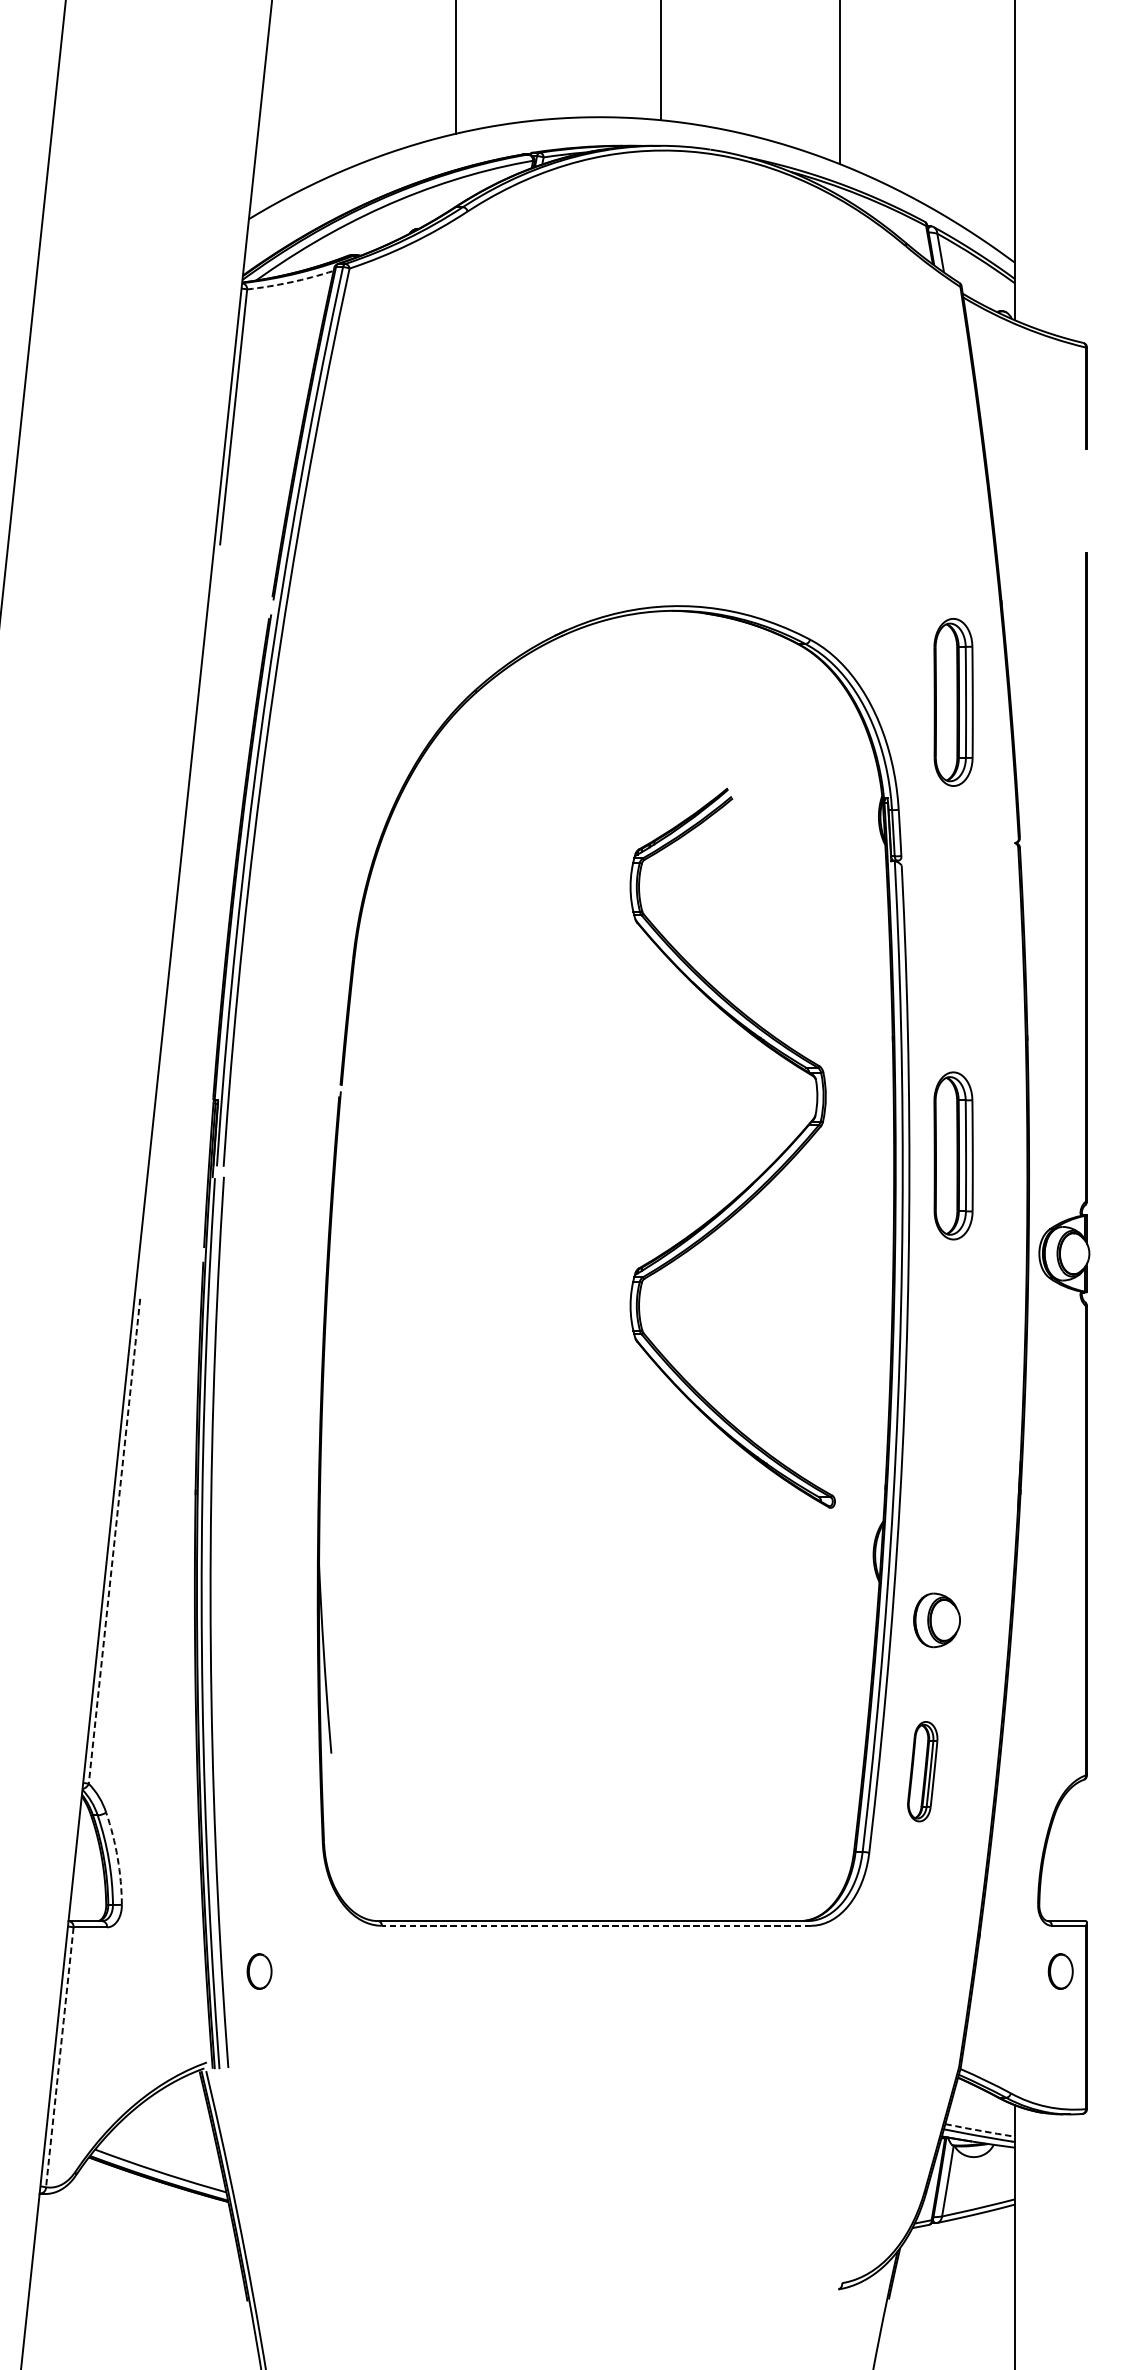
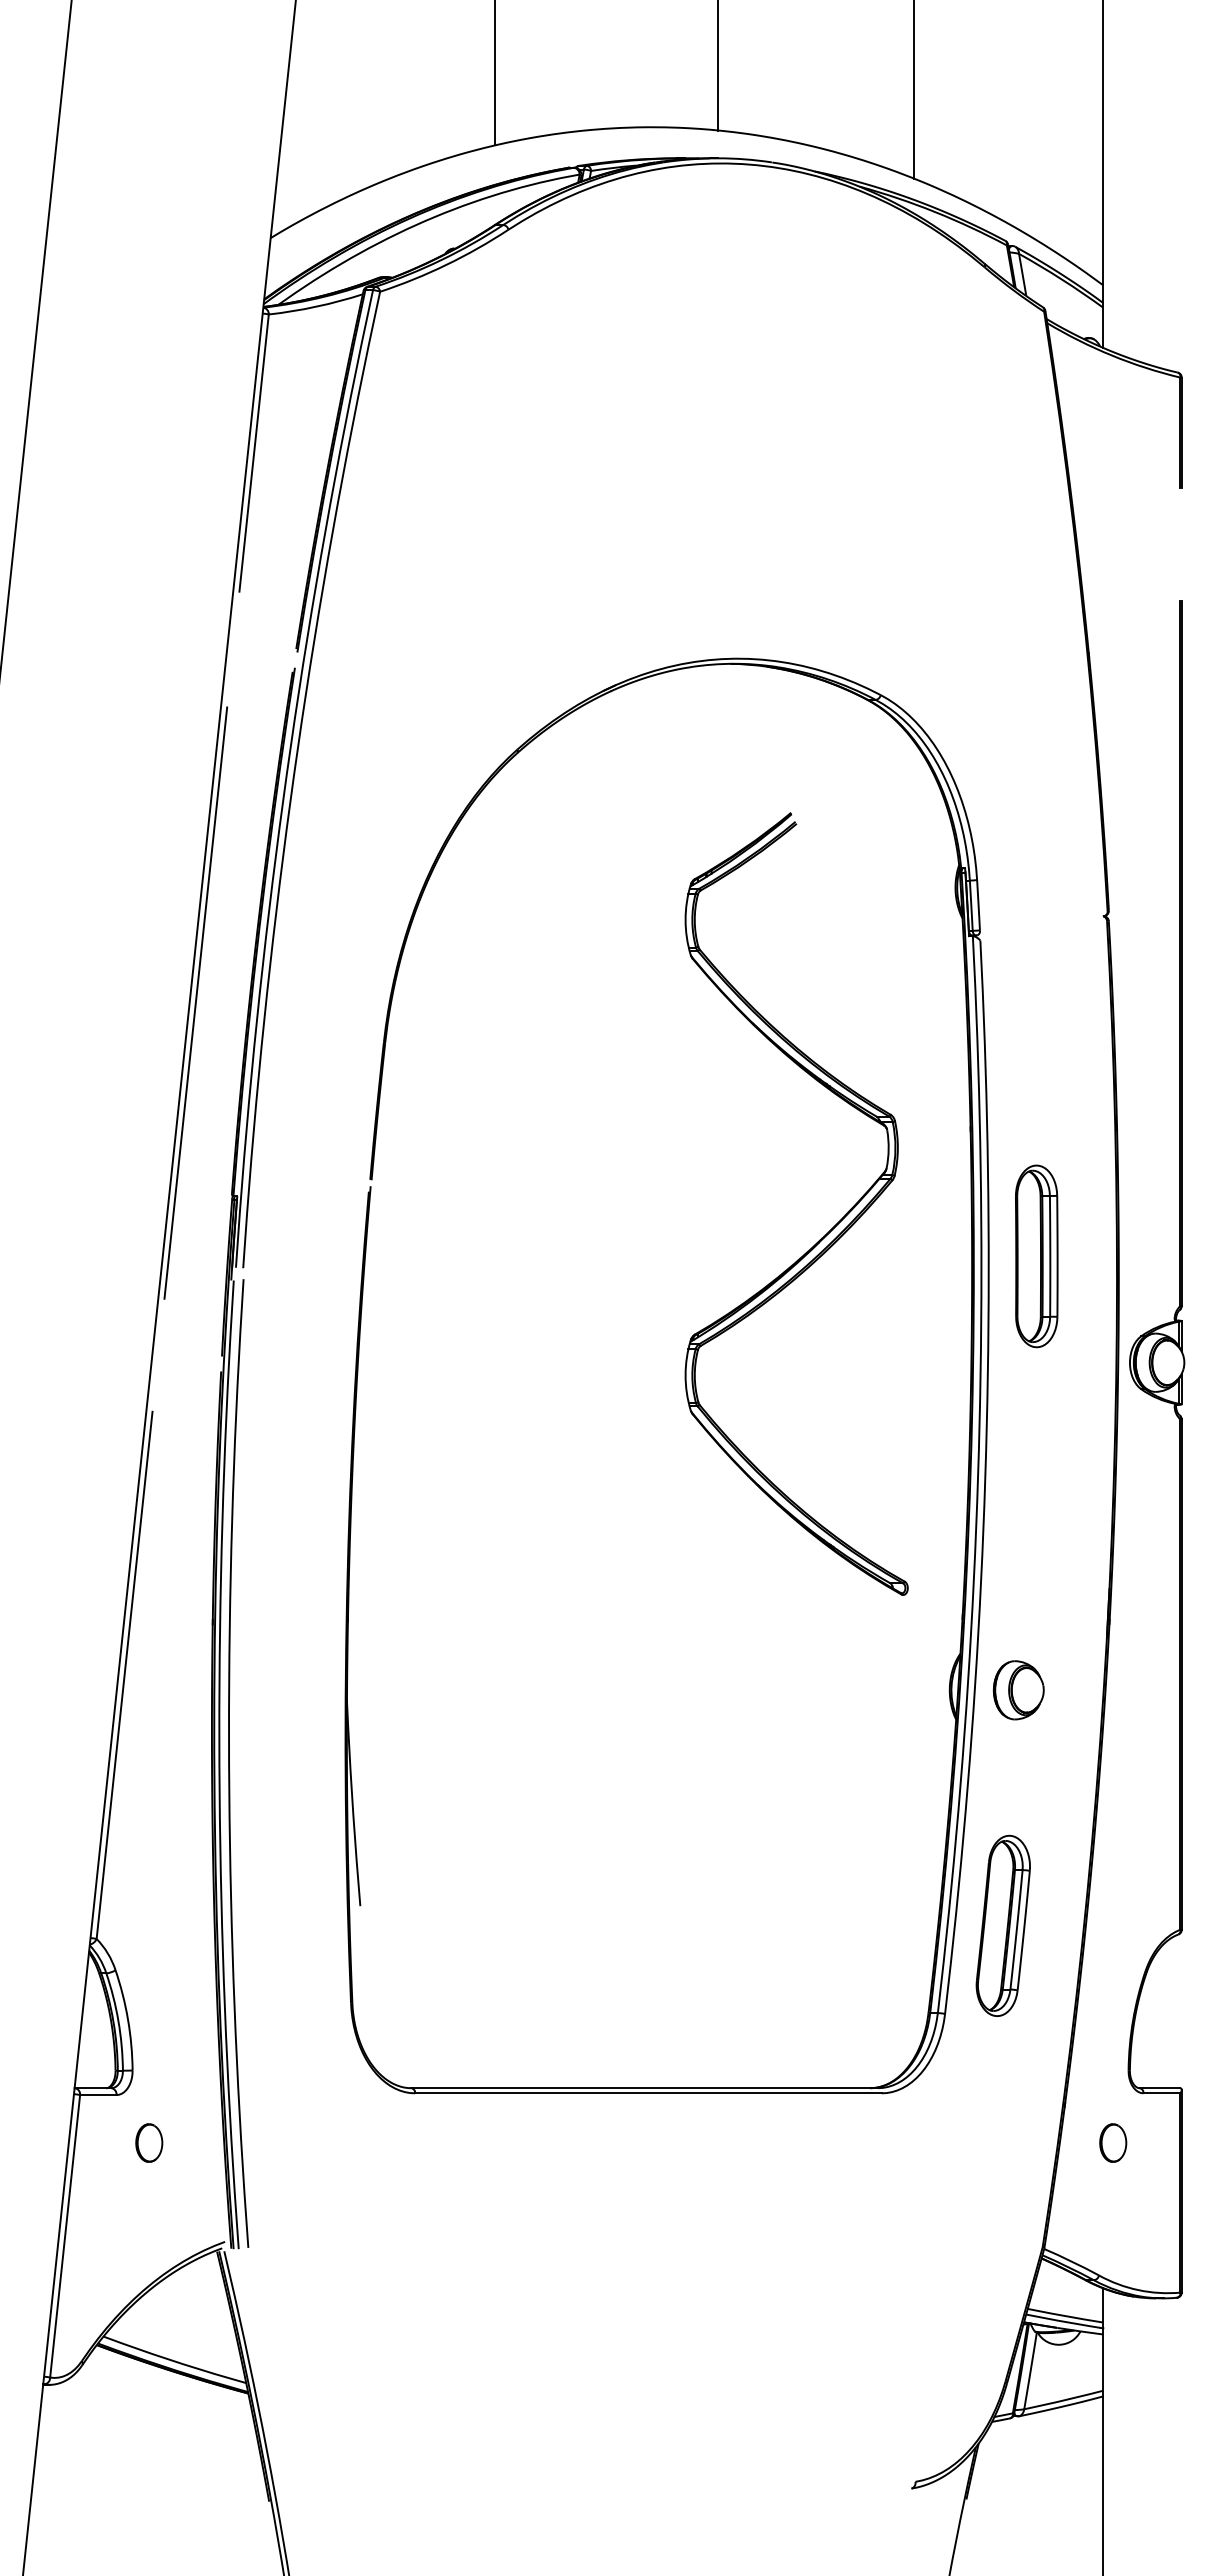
arc: (291, 282) -> (316, 306), dashed -> solid
part: (953, 702) -> (1036, 763), removed
line: (179, 922) -> (195, 1002), added
part: (755, 1179) -> (821, 1237), moved
line: (114, 1541) -> (124, 1675), dashed -> solid
part: (936, 1620) -> (1018, 1690), moved
part: (922, 1771) -> (1002, 1925), size x1.67
arc: (118, 1857) -> (128, 2019), dashed -> solid
line: (595, 1925) -> (647, 2093), dashed -> solid
part: (259, 1971) -> (149, 2142), moved
part: (1061, 1971) -> (1113, 2142), moved
line: (60, 2057) -> (65, 2236), dashed -> solid
line: (980, 2131) -> (1065, 2316), dashed -> solid

